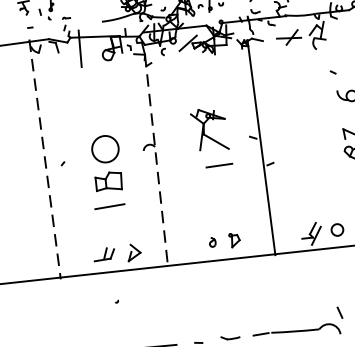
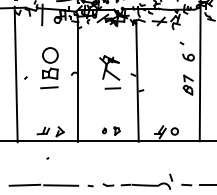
line: (45, 159) -> (16, 74), dashed -> solid
line: (157, 161) -> (78, 82), dashed -> solid
part: (106, 172) -> (49, 68), moved

